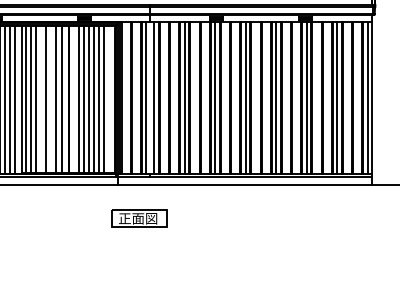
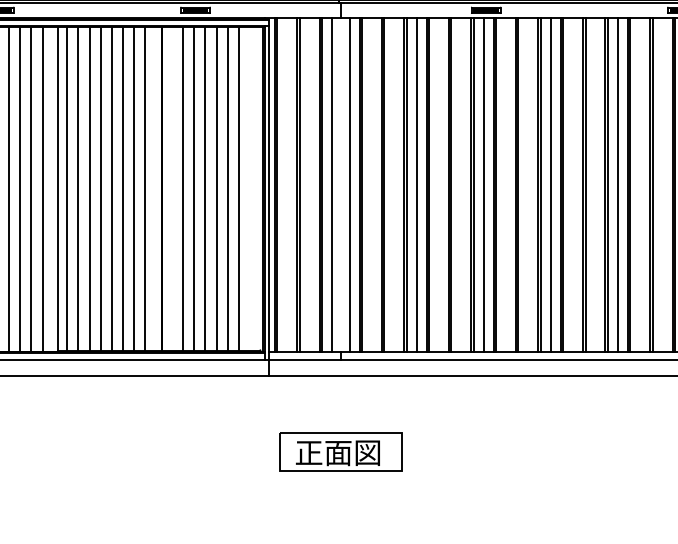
line: (41, 99) -> (101, 188), added
line: (51, 99) -> (123, 188), added
part: (139, 218) -> (341, 452), moved

